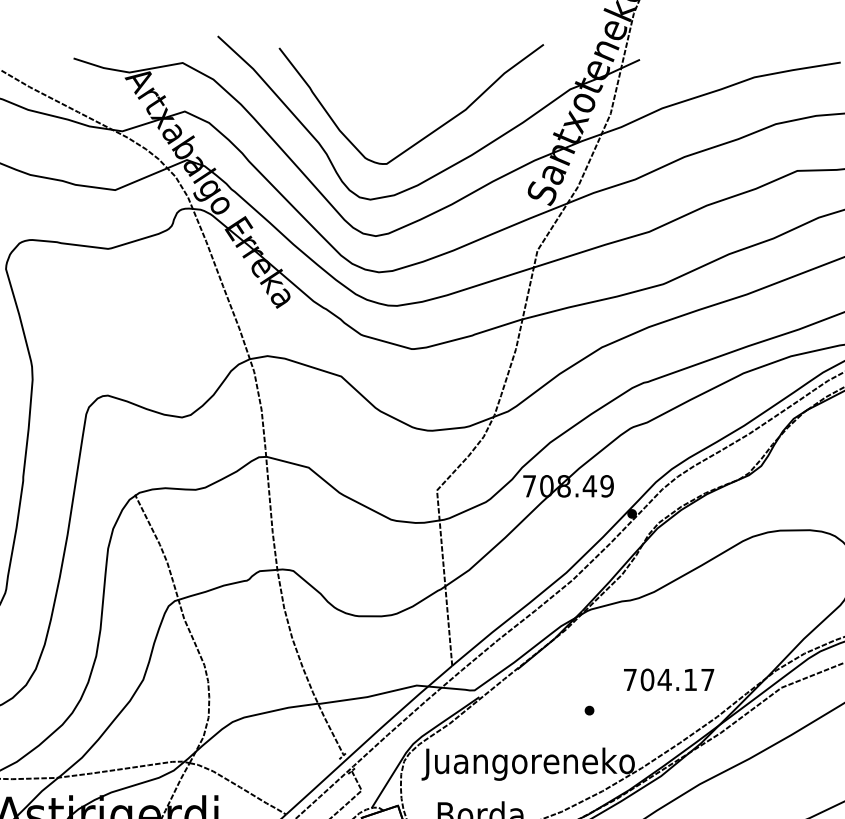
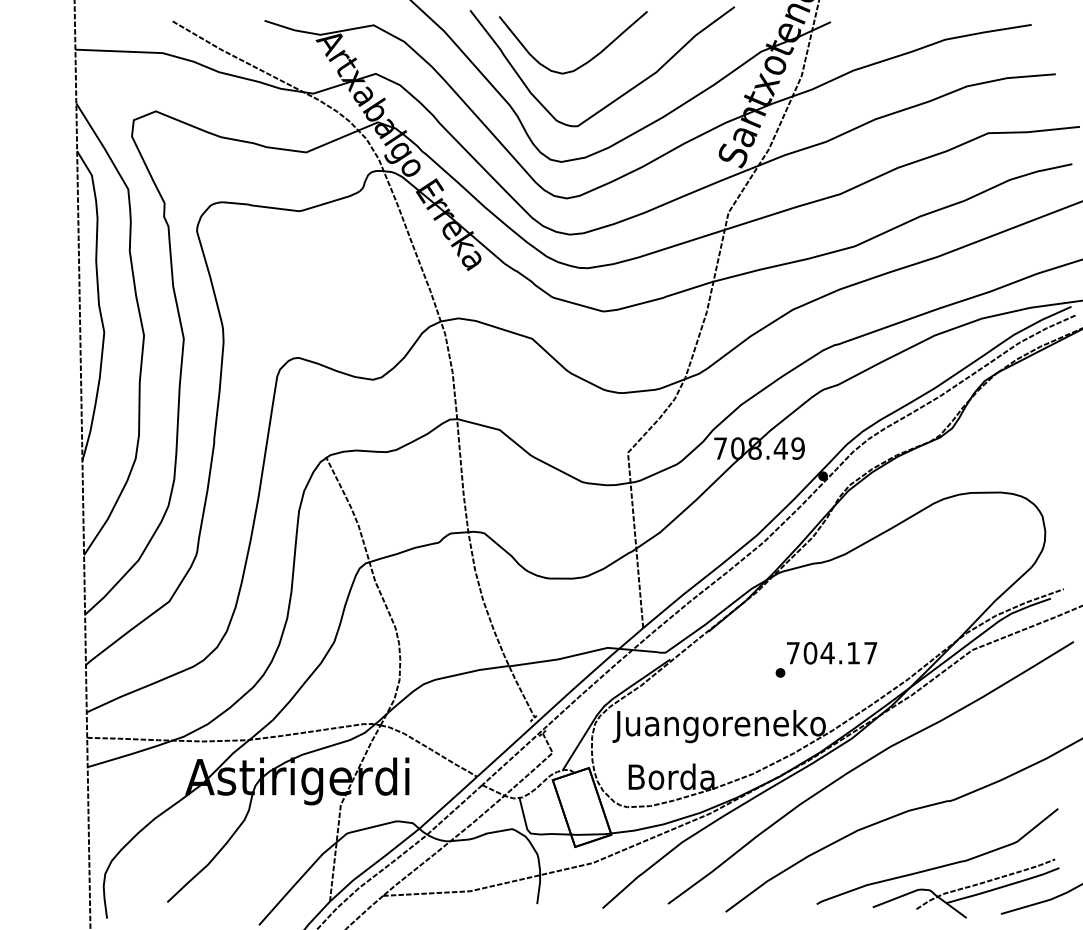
curve: (392, 101) -> (583, 63), added
text: (669, 679) -> (832, 652), moved

